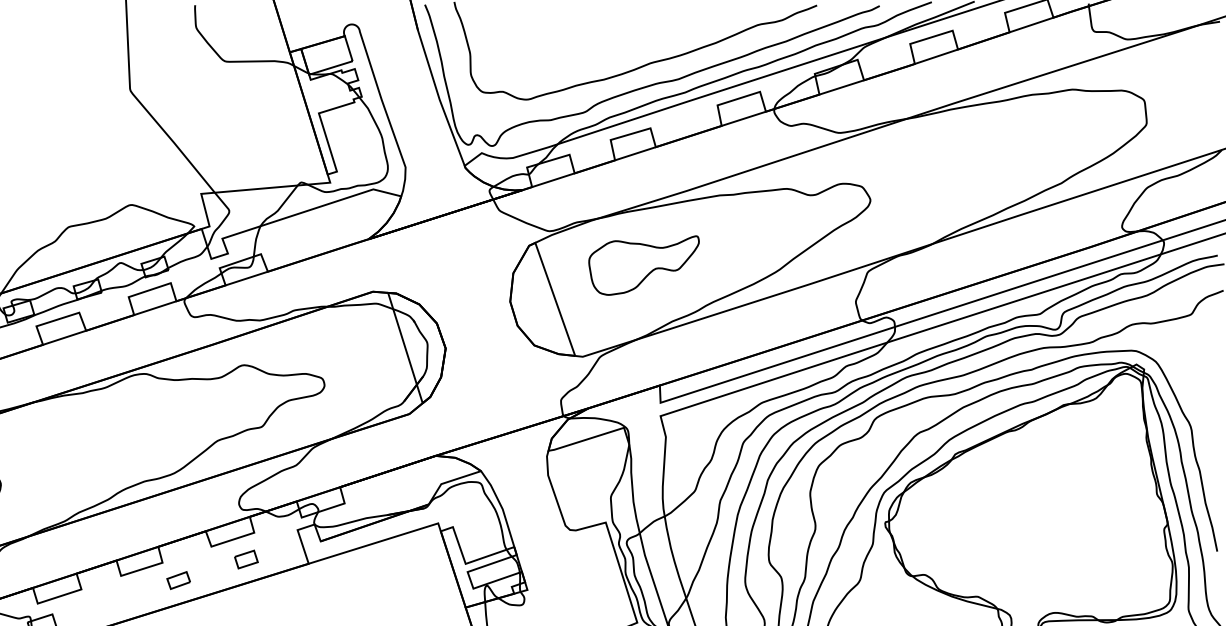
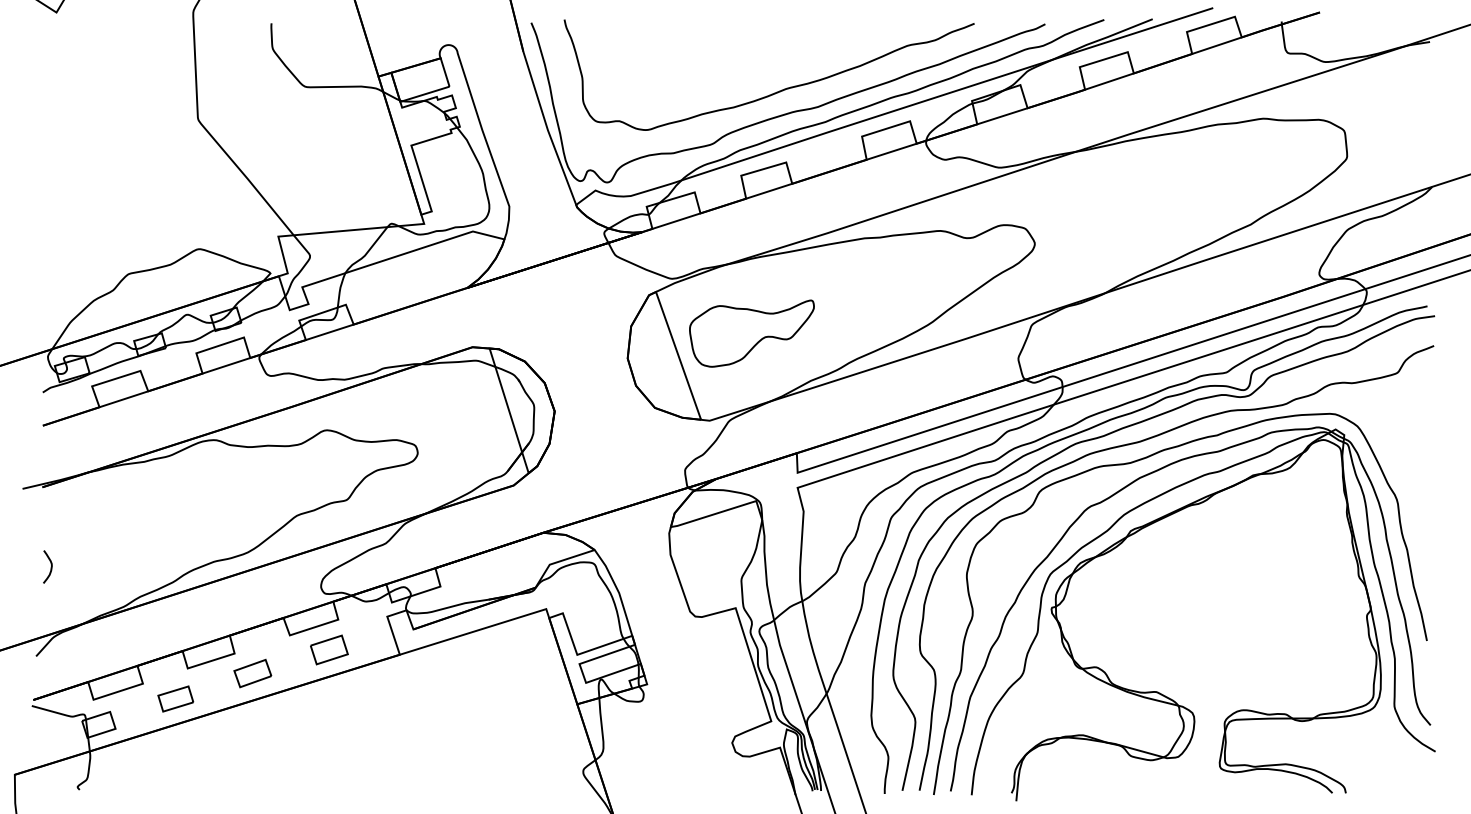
part: (643, 265) -> (751, 333), moved
part: (246, 559) -> (329, 649), size x1.43
part: (178, 580) -> (252, 673), size x1.43
part: (110, 602) -> (175, 698), added

